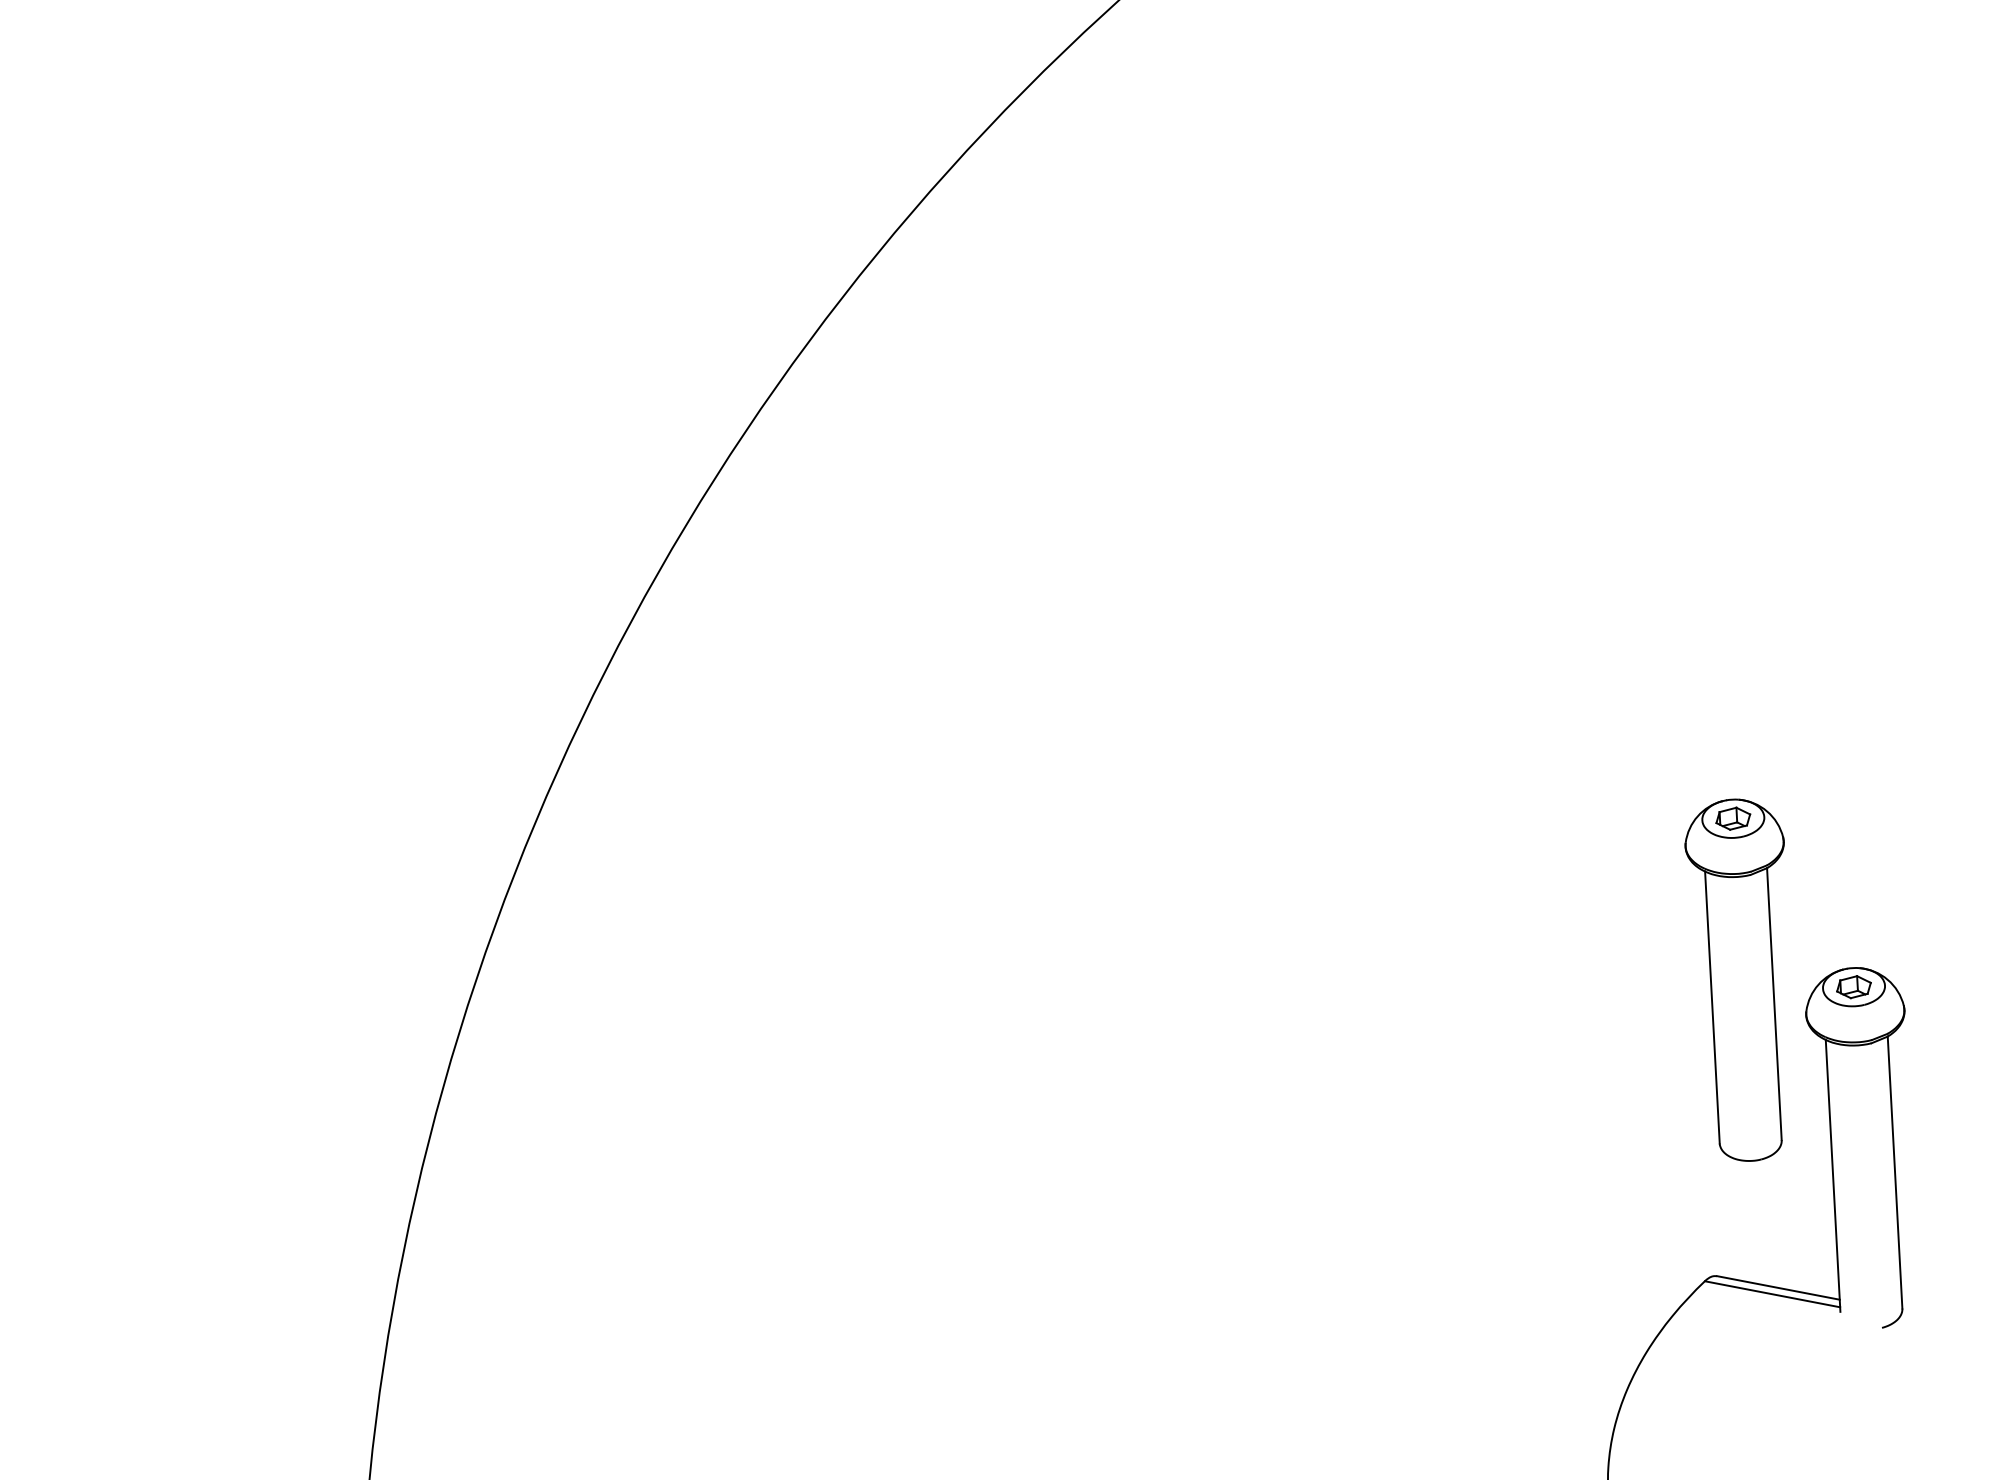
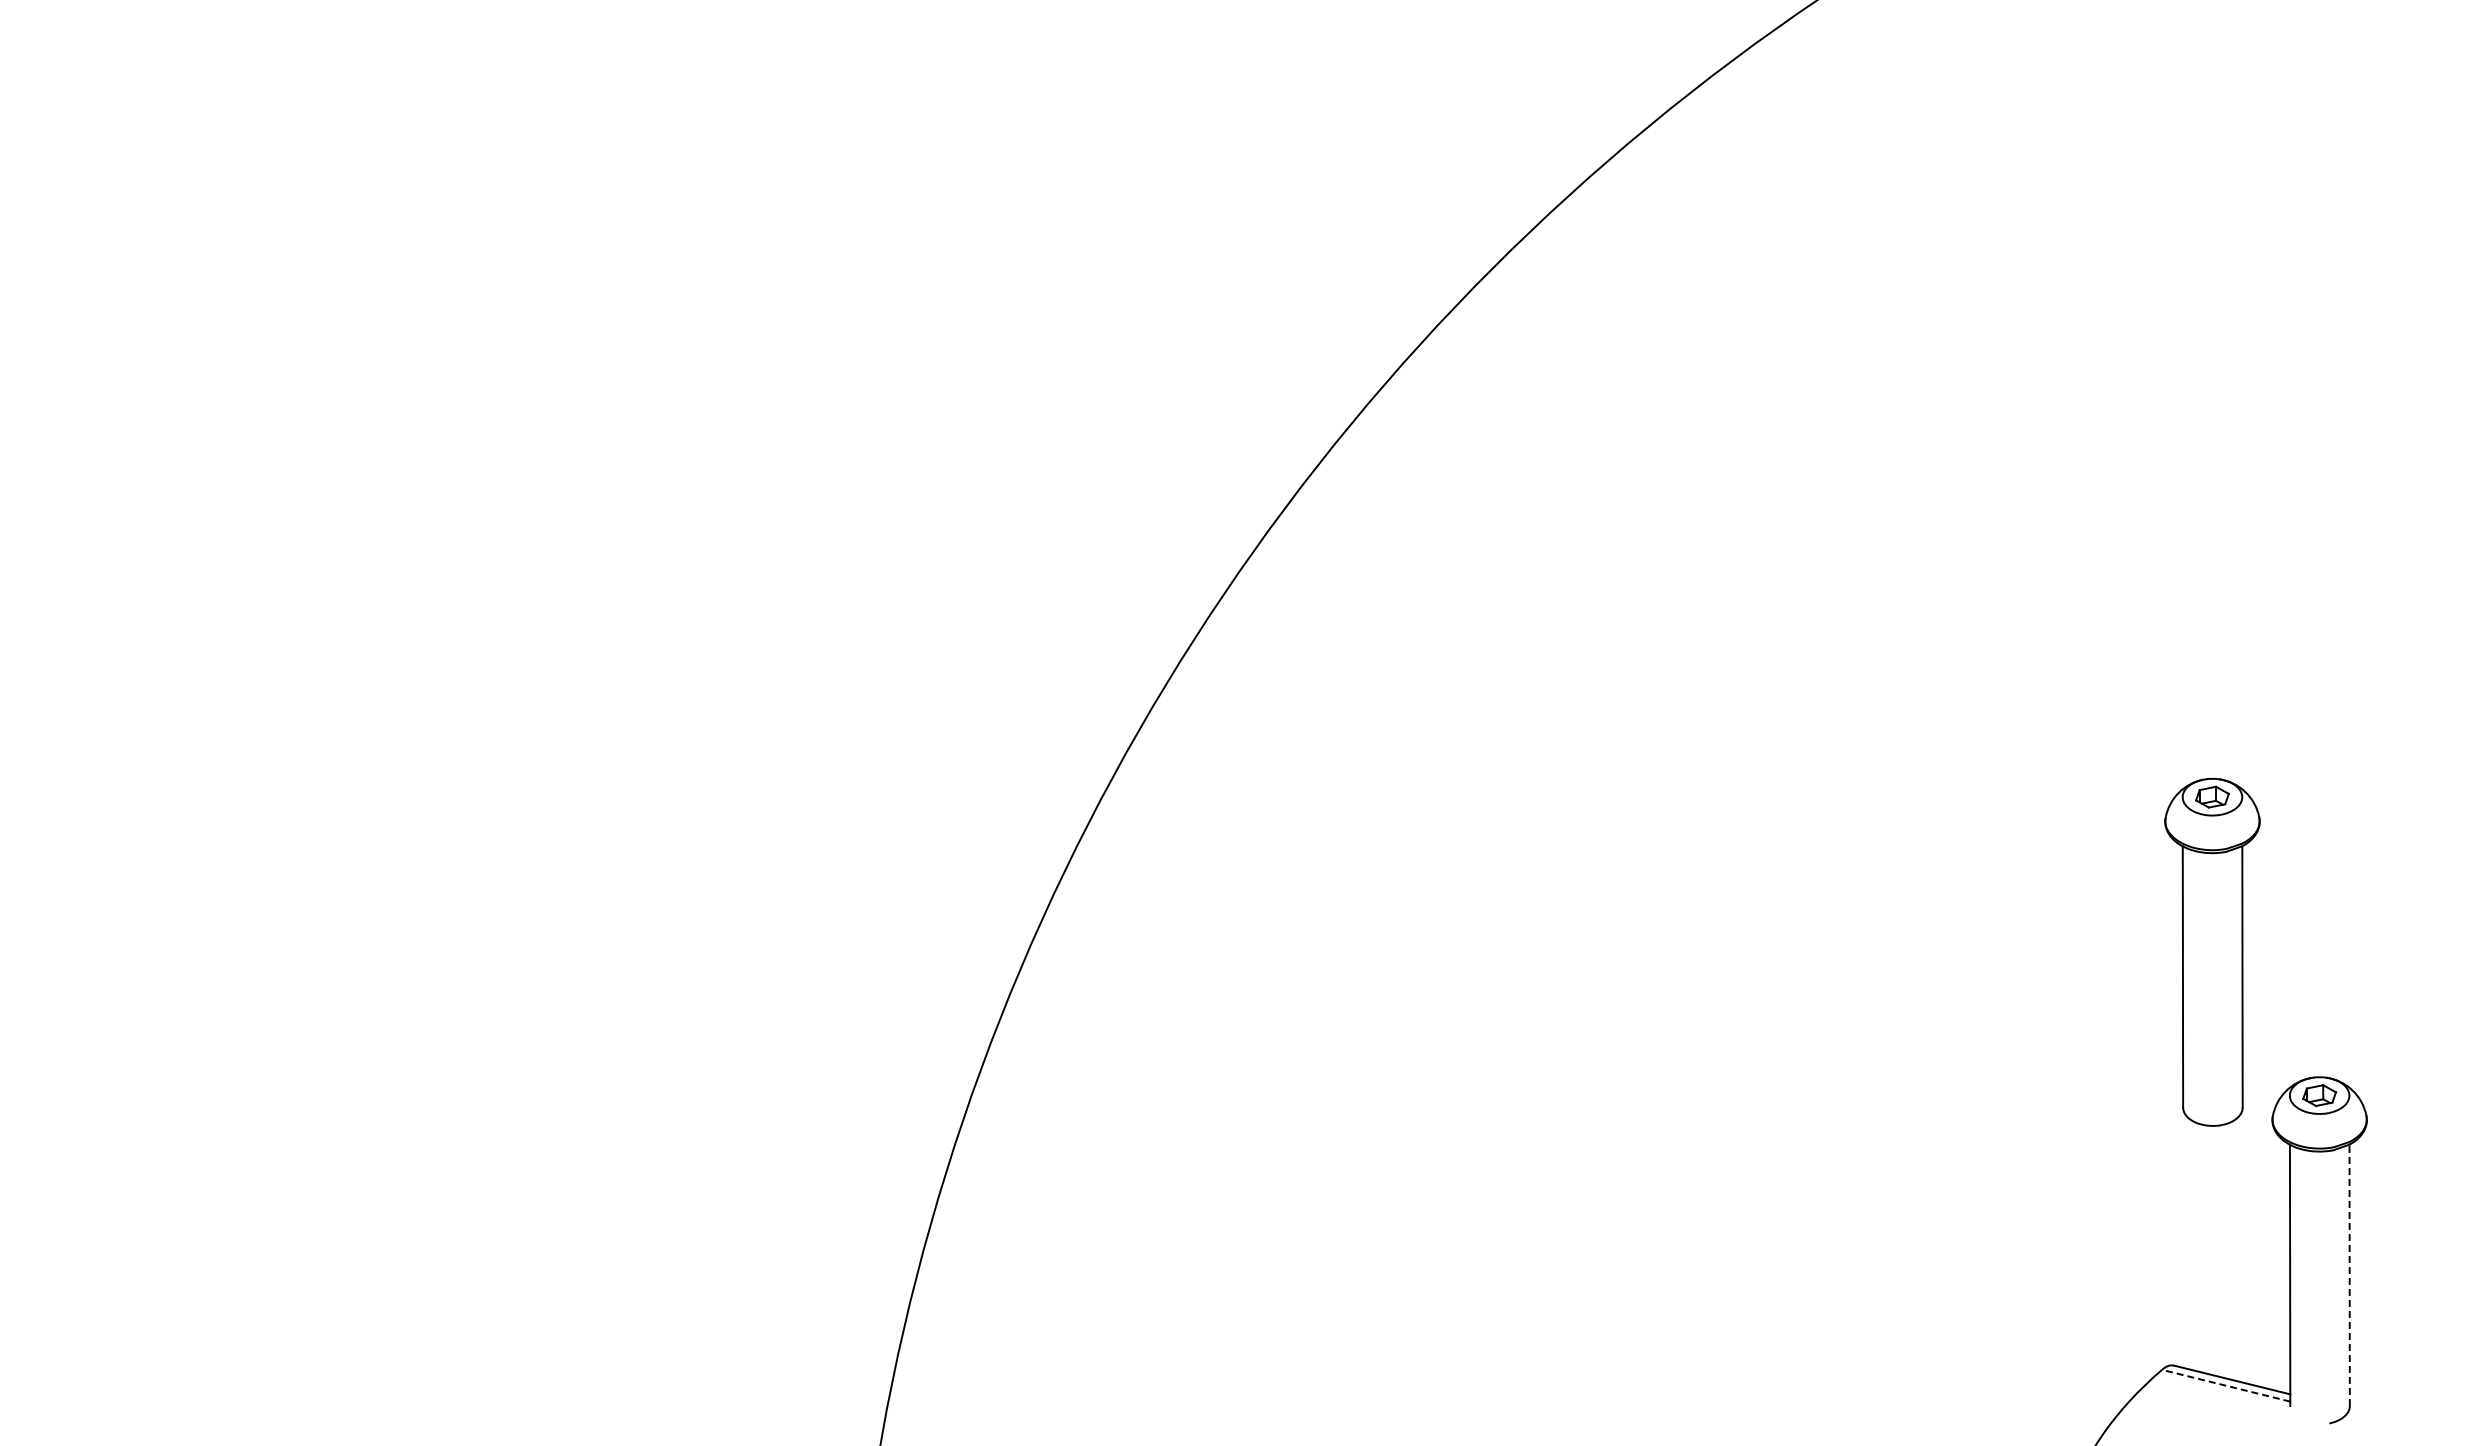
part: (1741, 980) -> (2212, 952), moved
line: (1894, 1172) -> (2349, 1275), solid -> dashed
line: (1771, 1294) -> (2225, 1385), solid -> dashed

